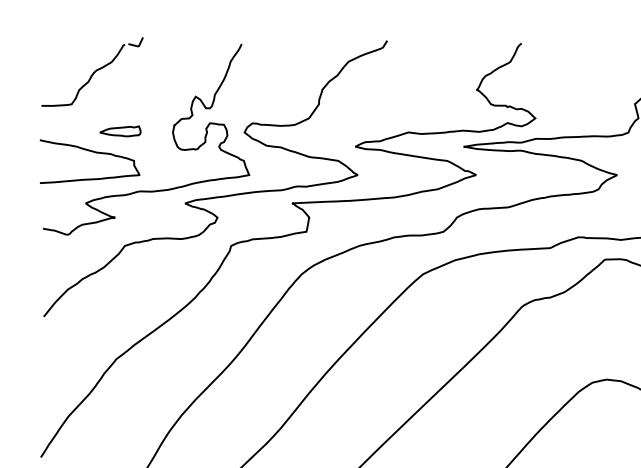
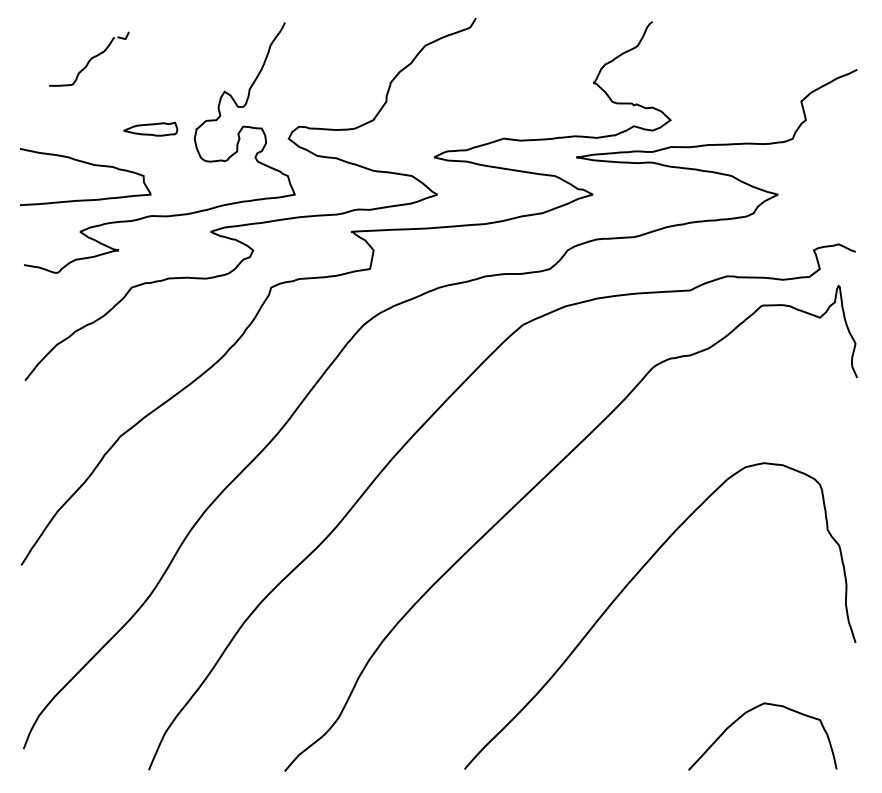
part: (92, 71) -> (89, 58), size x0.6
part: (120, 130) -> (150, 128), moved

